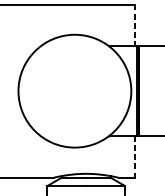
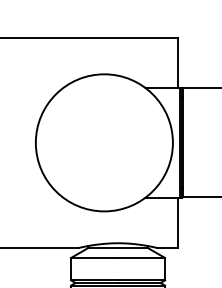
line: (135, 25) -> (177, 63), dashed -> solid
line: (135, 157) -> (177, 223), dashed -> solid

